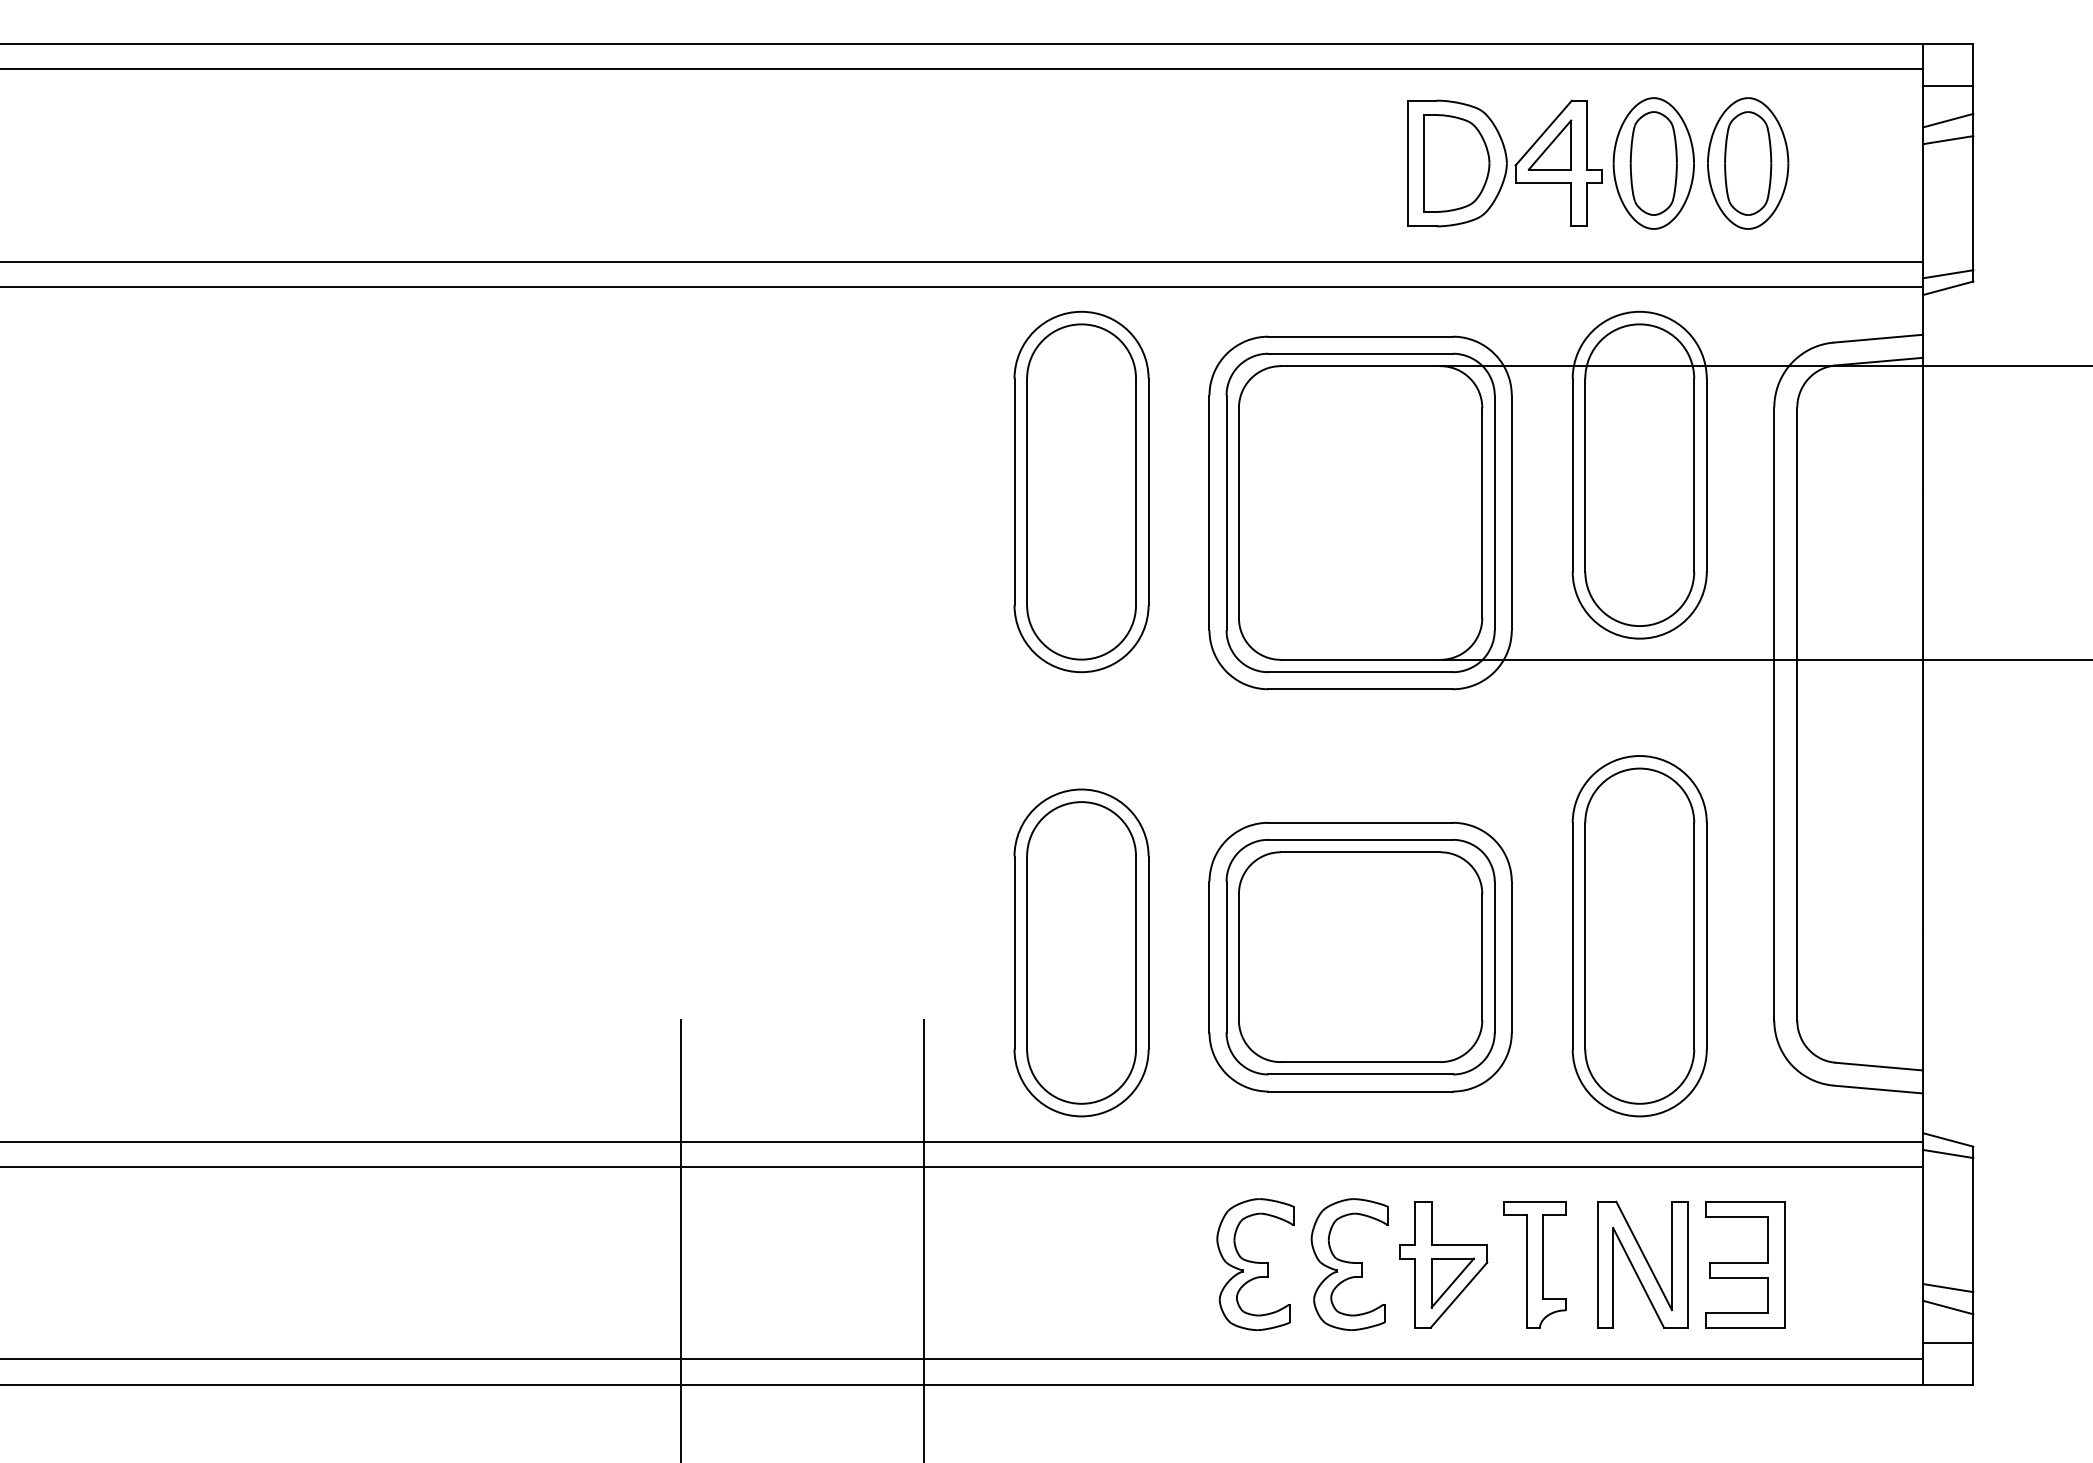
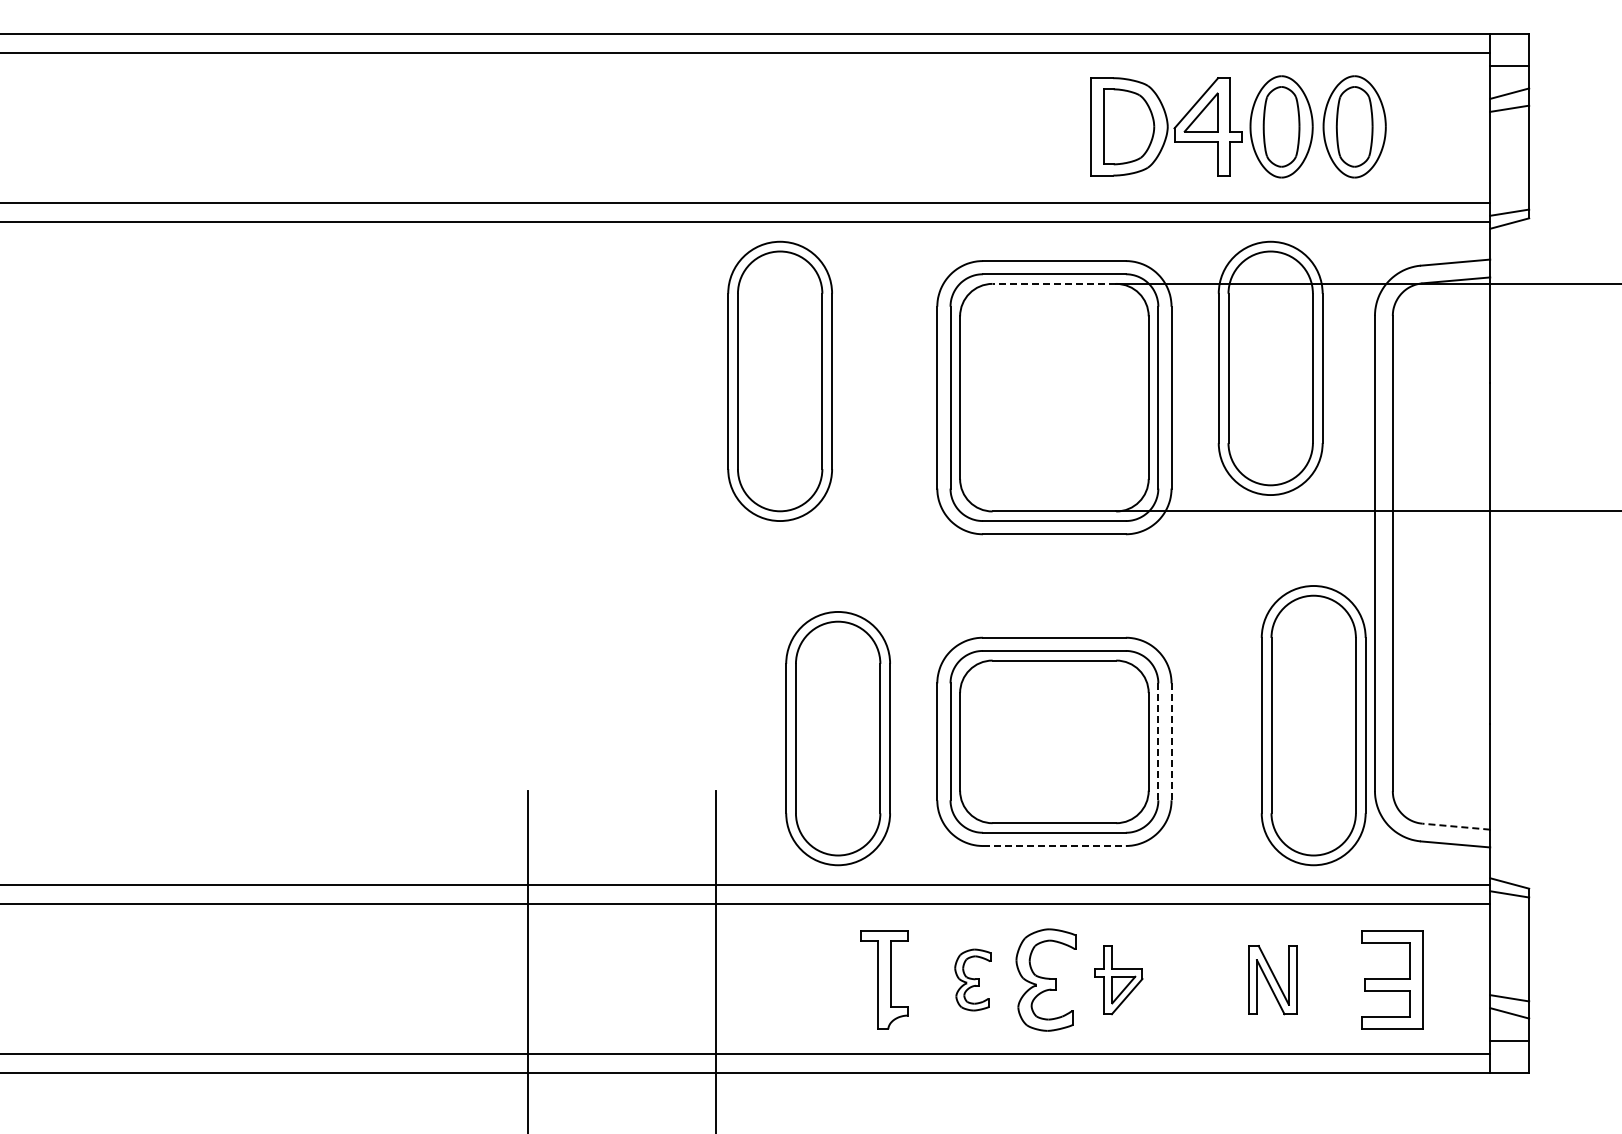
line: (1360, 365) -> (1054, 283), solid -> dashed
part: (1080, 490) -> (779, 380), moved
part: (1639, 936) -> (1313, 725), moved
line: (1511, 956) -> (1171, 741), solid -> dashed
line: (1494, 957) -> (1158, 742), solid -> dashed
line: (1878, 1066) -> (1455, 826), solid -> dashed
line: (1360, 1092) -> (1054, 846), solid -> dashed
part: (1254, 1263) -> (972, 979), size x0.6
part: (1443, 1263) -> (1118, 979), size x0.7
part: (1534, 1263) -> (884, 979), moved
part: (1642, 1263) -> (1272, 979), size x0.7
part: (1745, 1263) -> (1392, 979), moved

